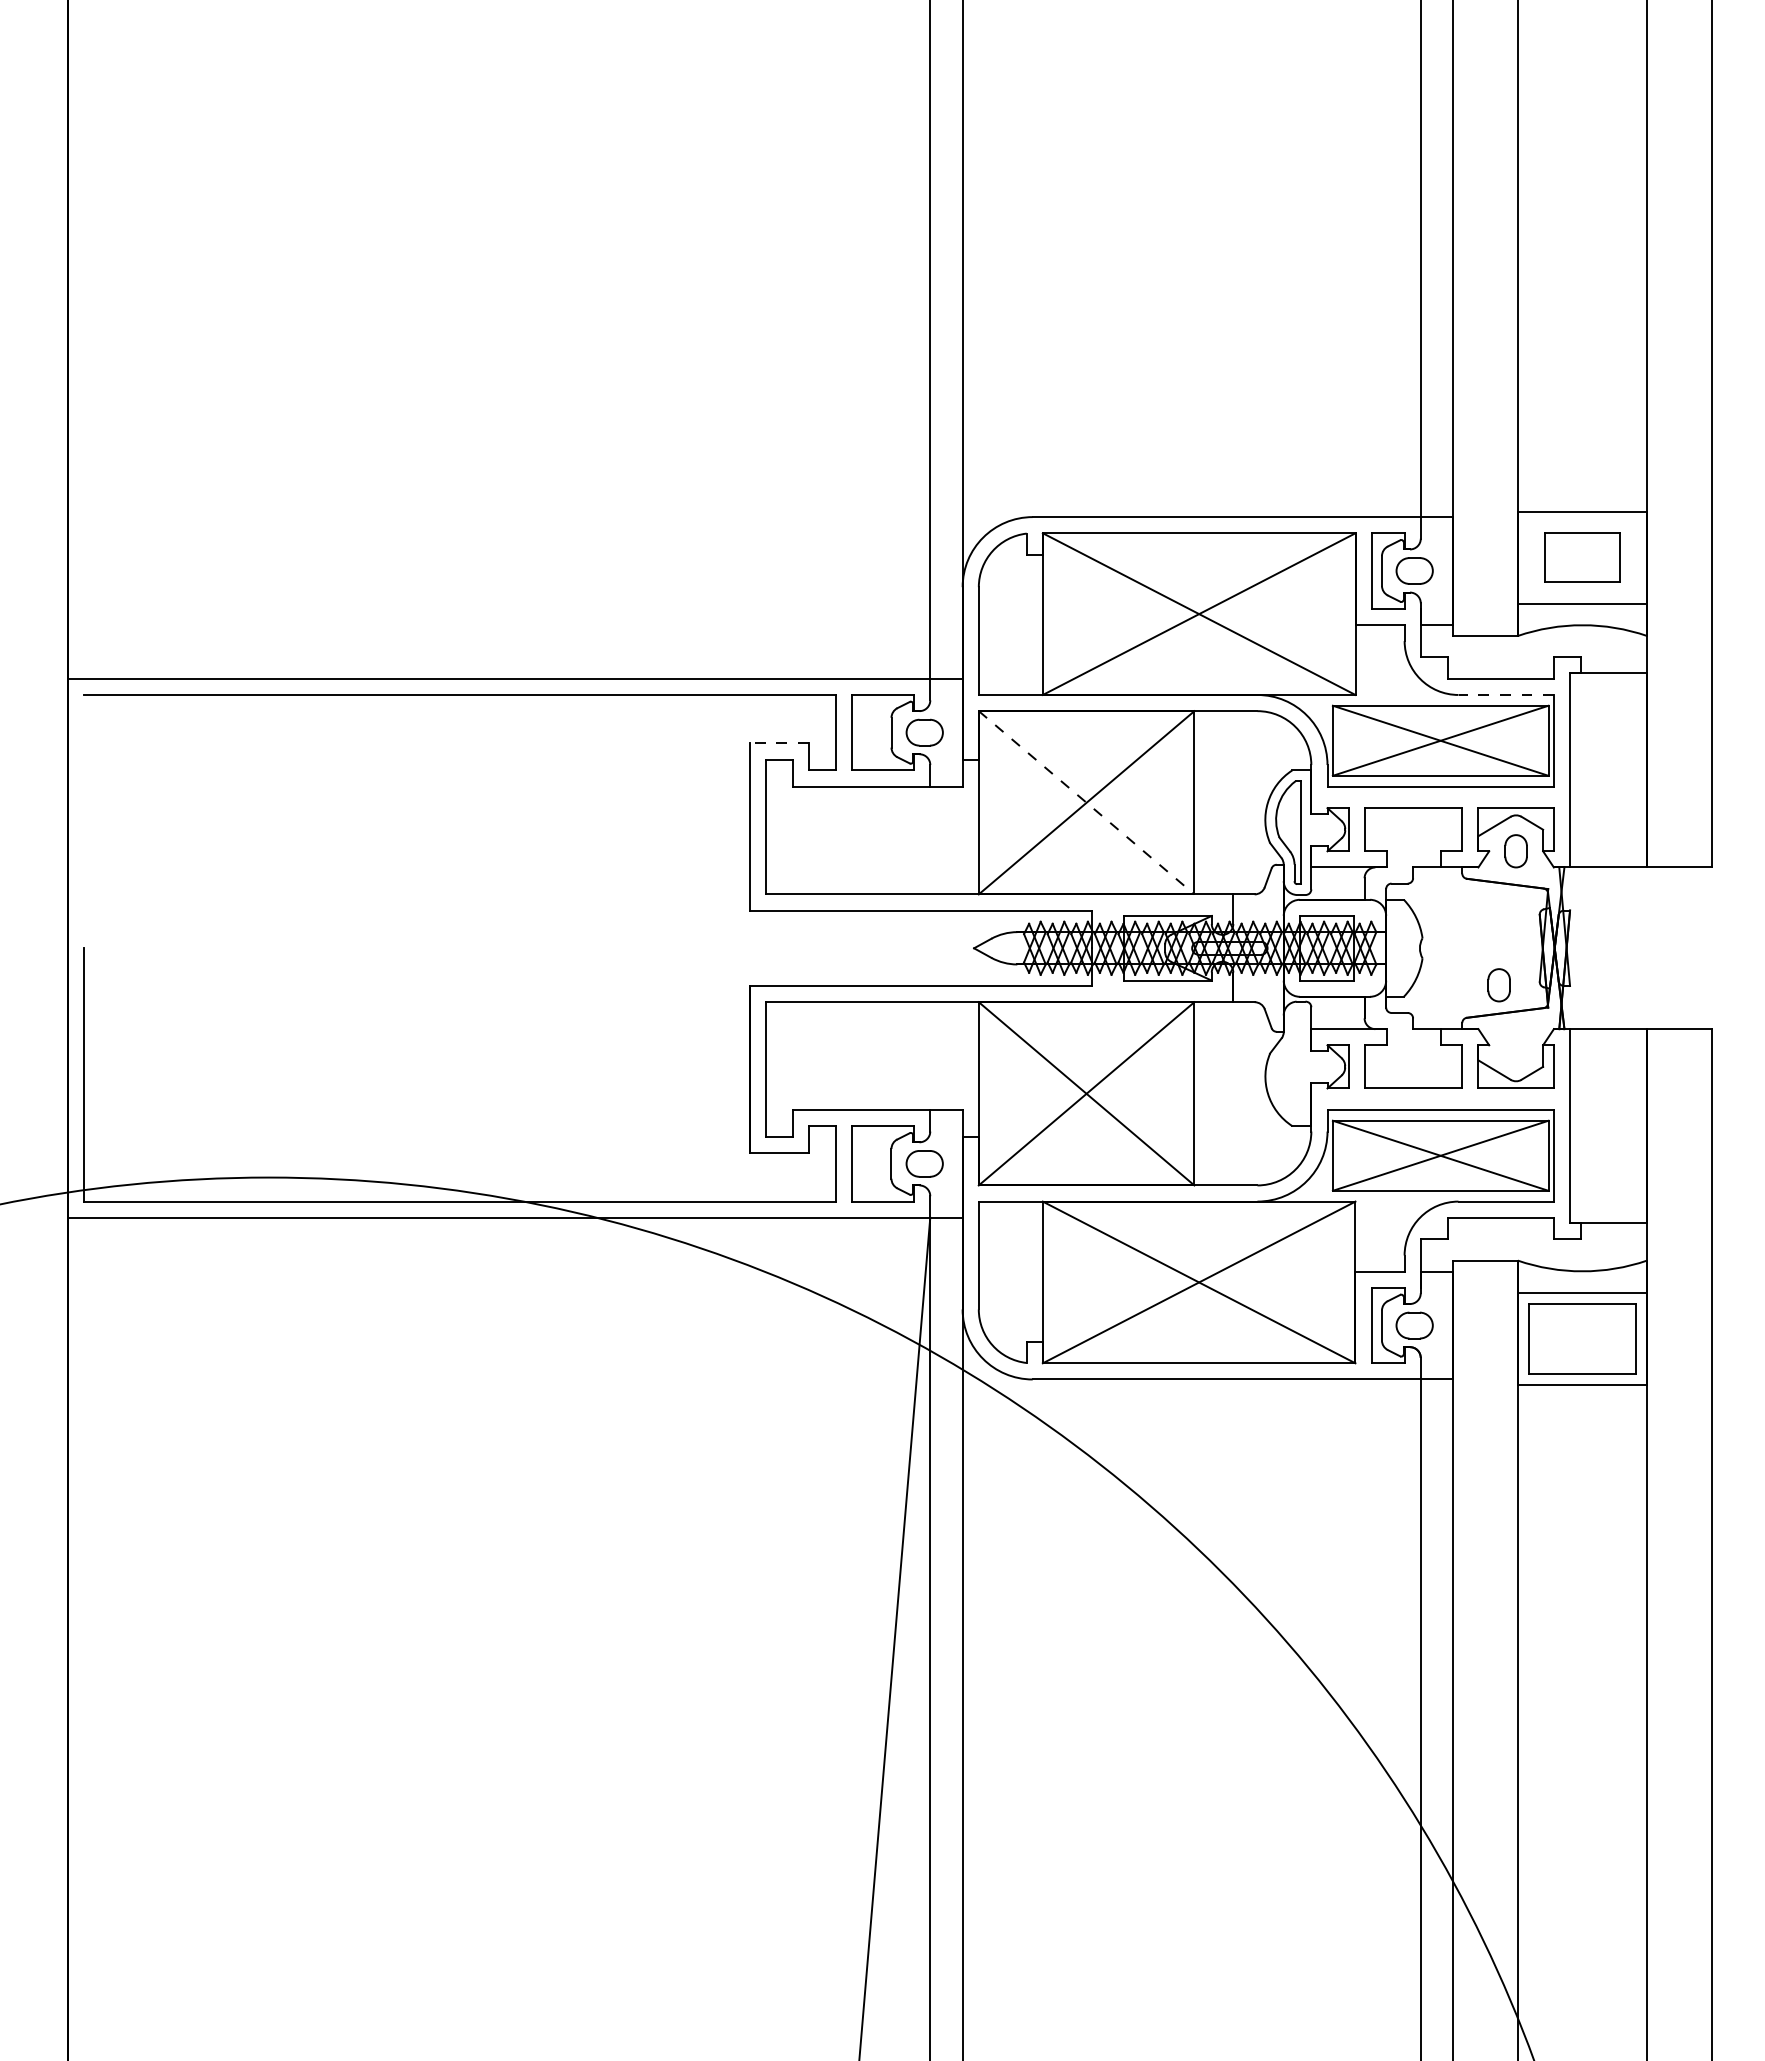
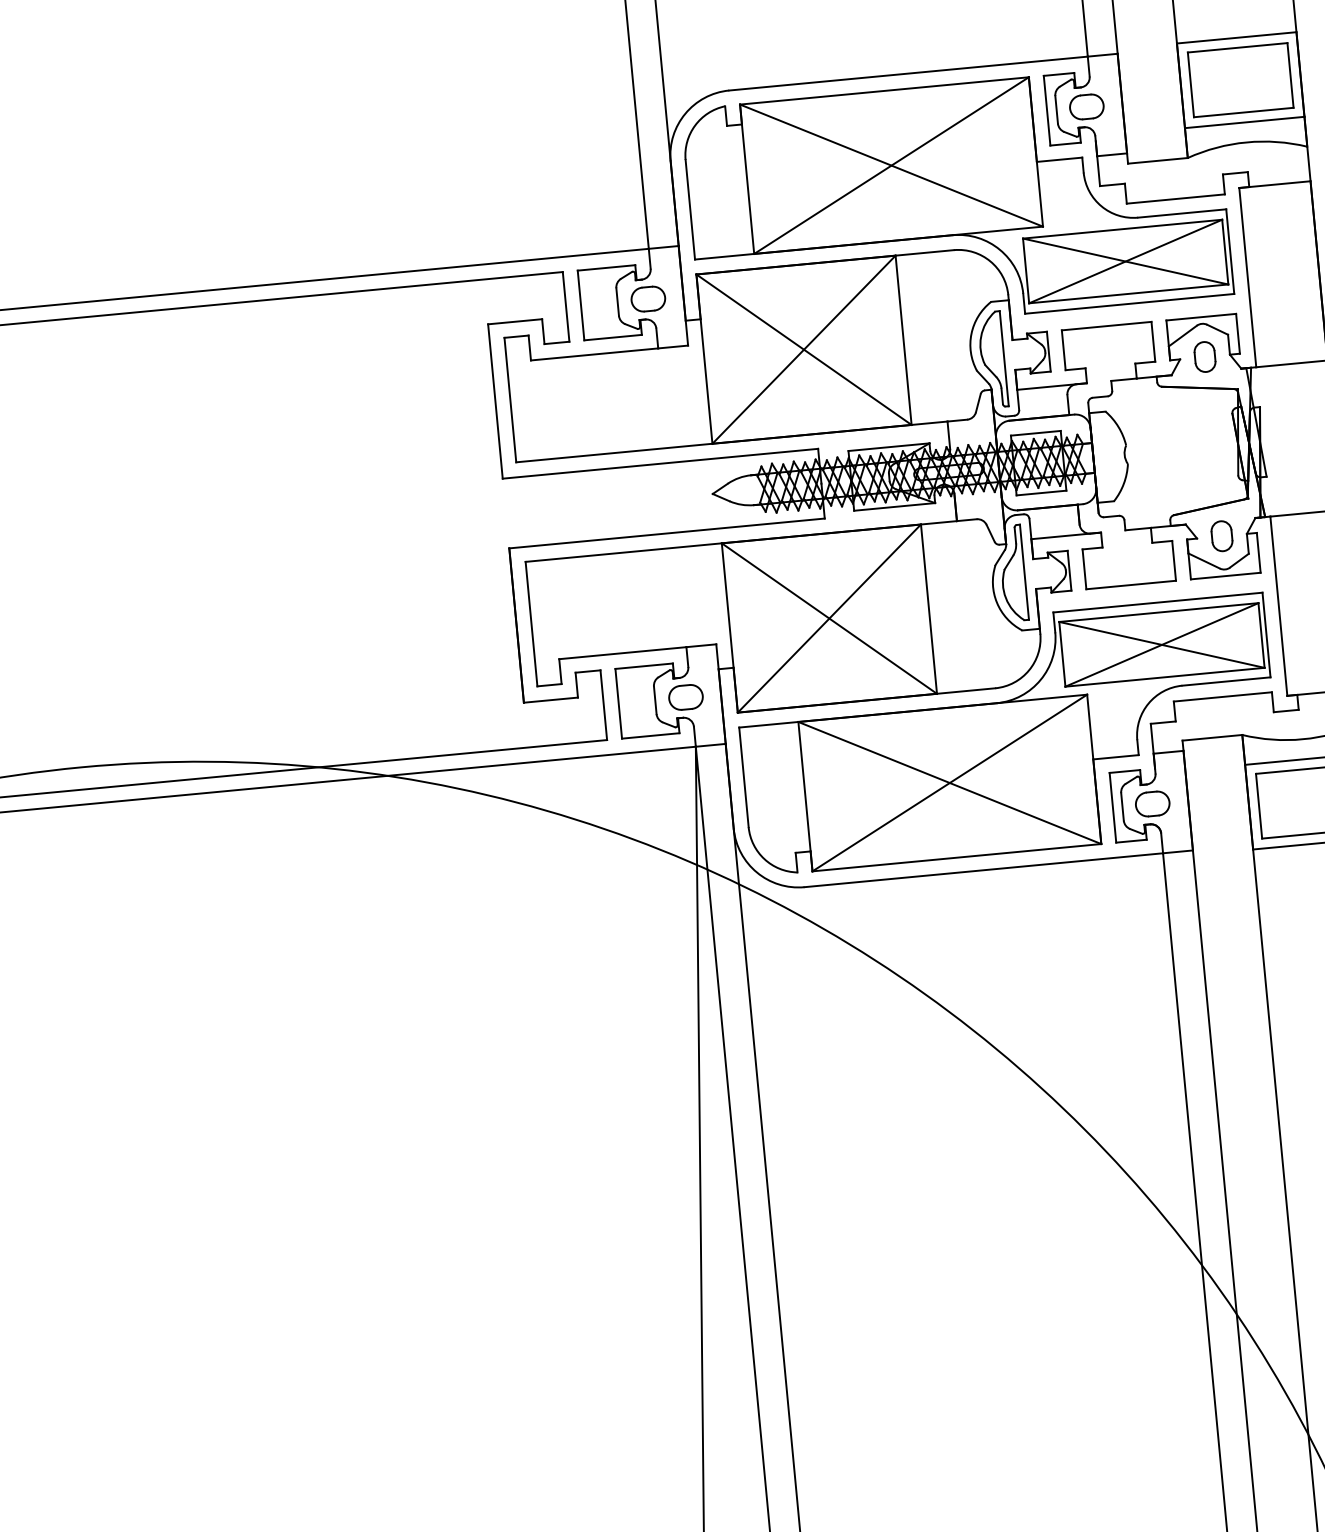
part: (1582, 557) -> (1240, 79), size x1.43
line: (1506, 694) -> (1182, 213), dashed -> solid
line: (779, 743) -> (515, 321), dashed -> solid
line: (1087, 803) -> (804, 350), dashed -> solid
part: (1498, 985) -> (1221, 536), moved
part: (1288, 1063) -> (1013, 572), added

